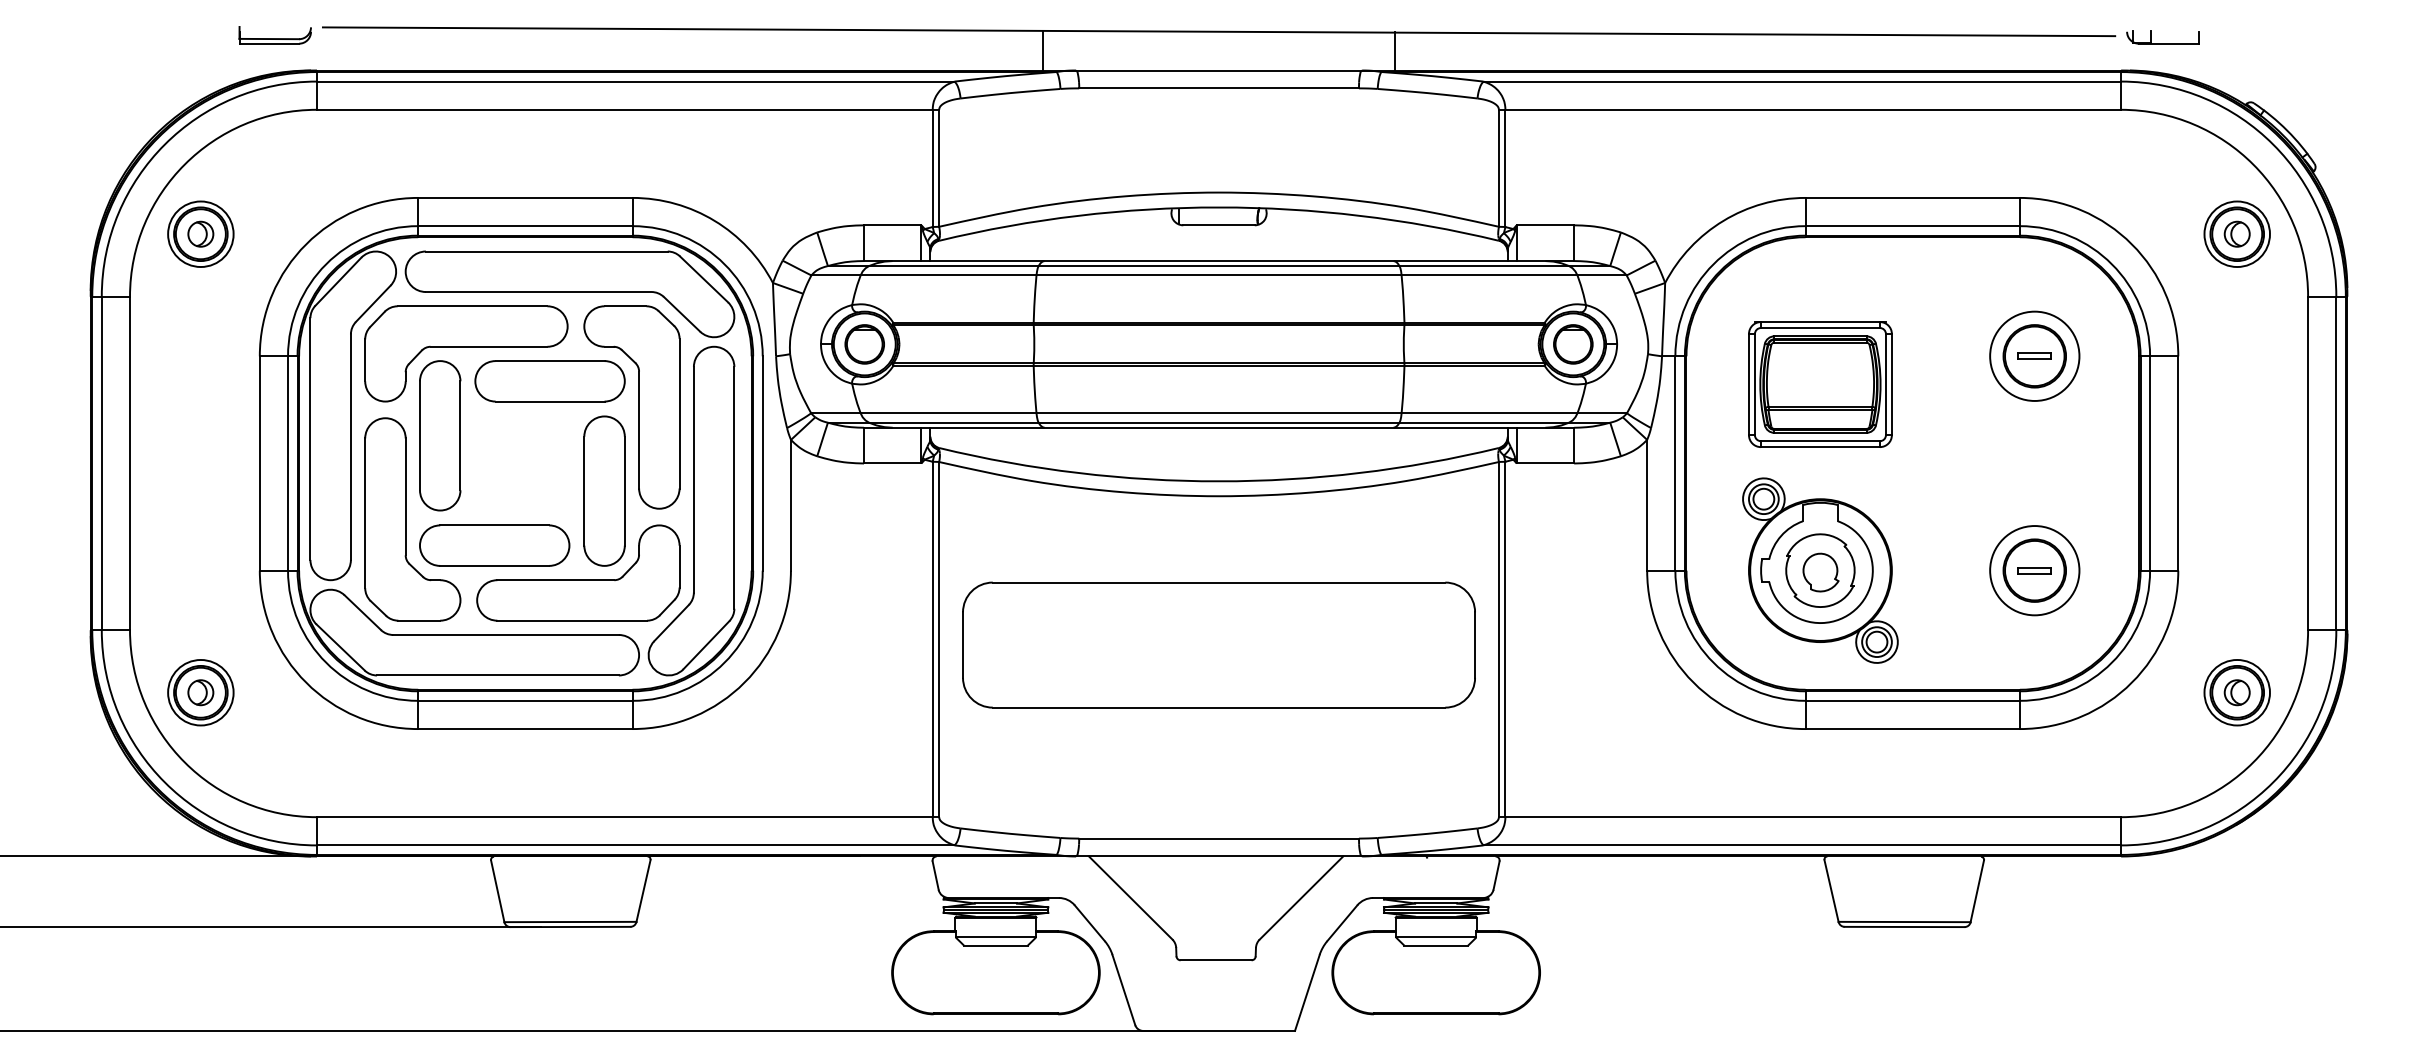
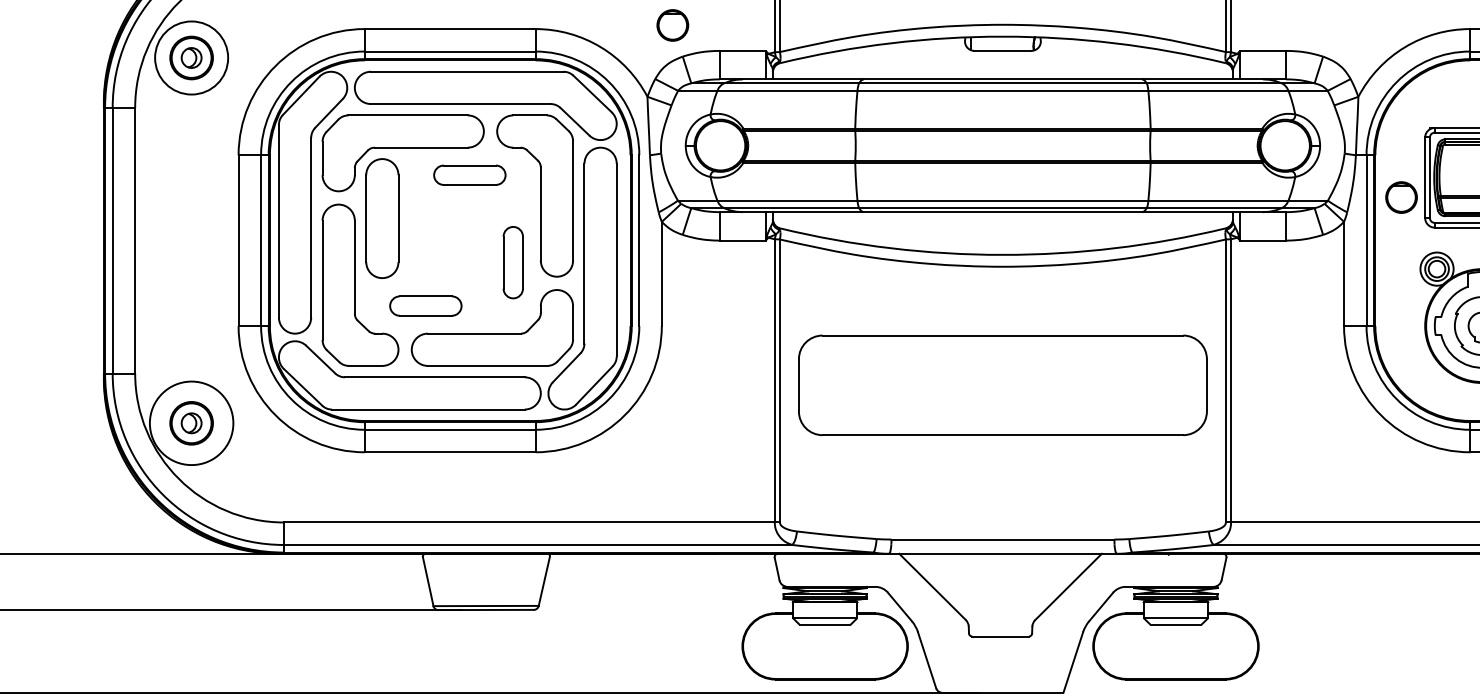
circle: (200, 234) -> (191, 58), size x1.4
part: (864, 344) -> (672, 25), moved
part: (1573, 344) -> (1401, 197), moved
part: (549, 381) -> (469, 175), size x0.6
part: (604, 490) -> (513, 262), size x0.6
part: (494, 545) -> (425, 306), size x0.6
circle: (200, 692) -> (191, 423), size x1.6

